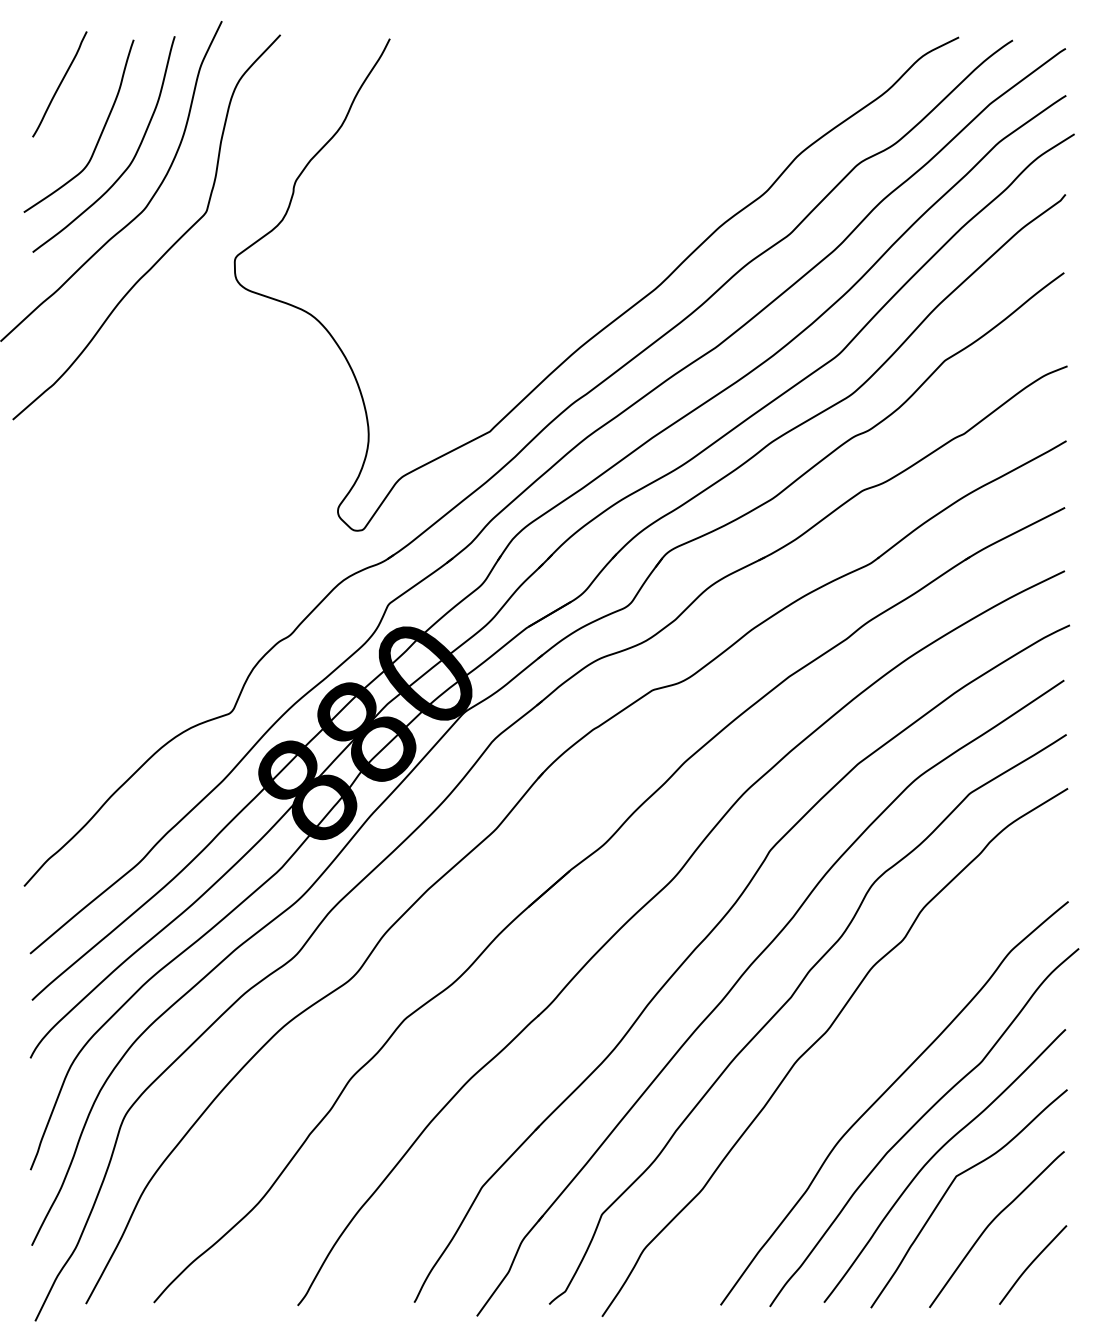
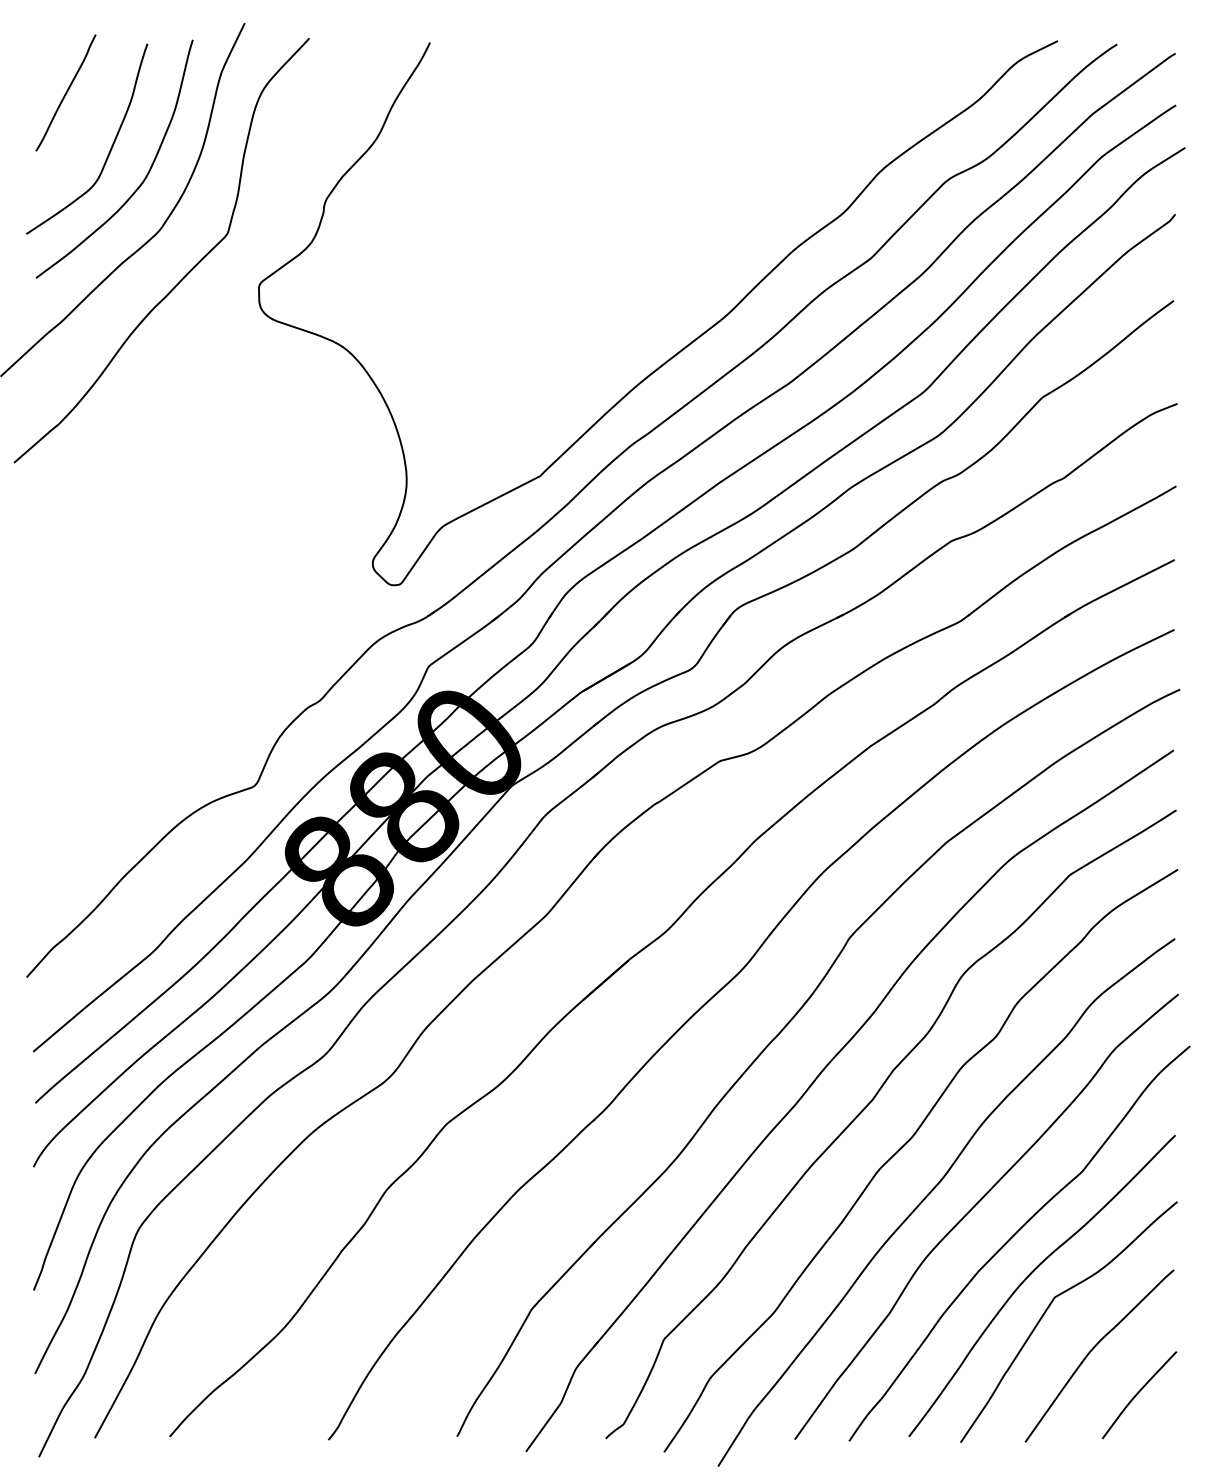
curve: (847, 1078) -> (934, 1189), added

